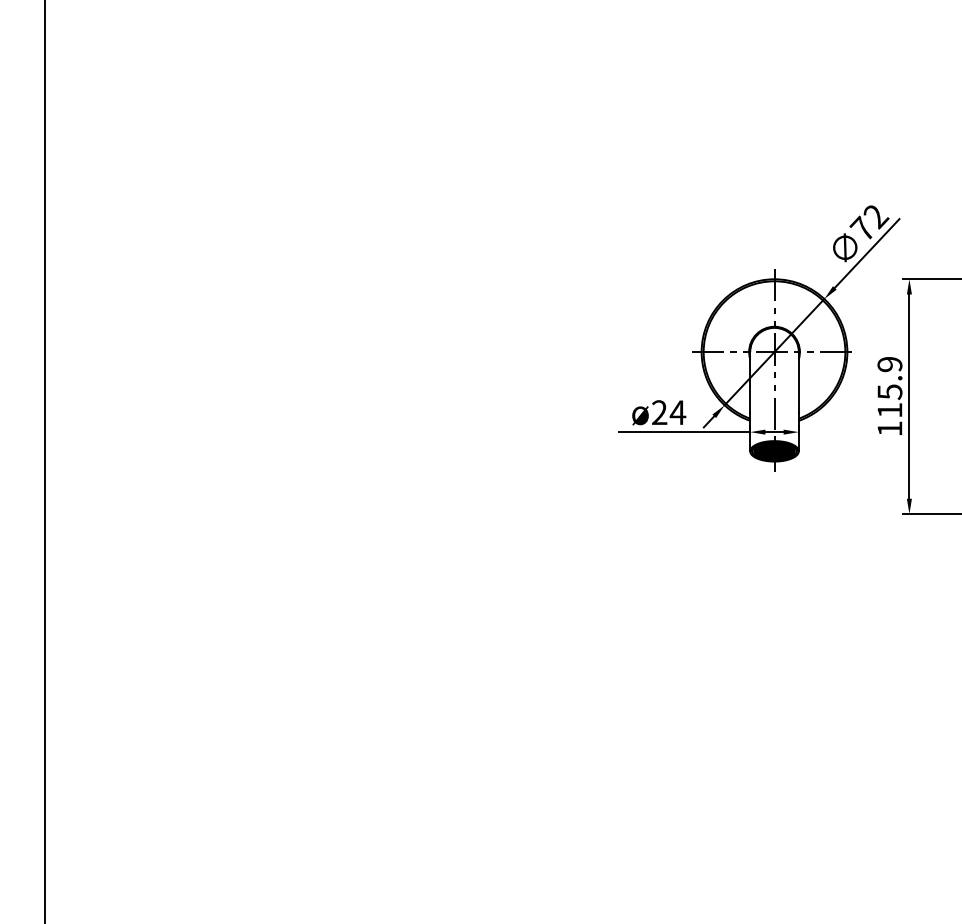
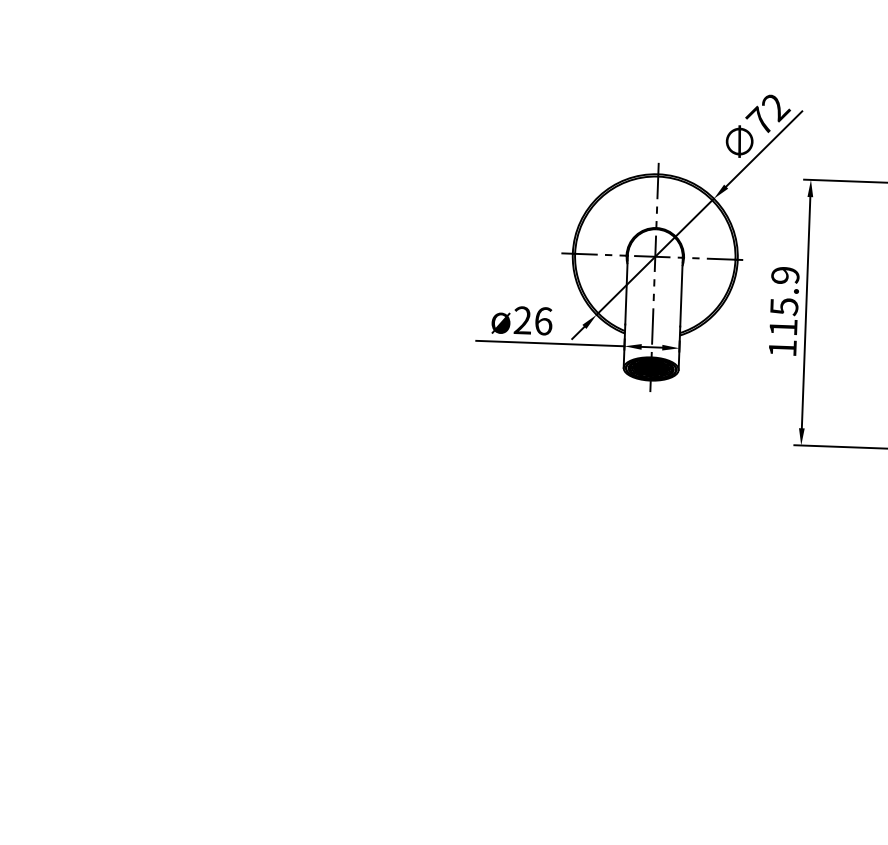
text: (677, 412) -> (542, 321), ø24 -> ø26

